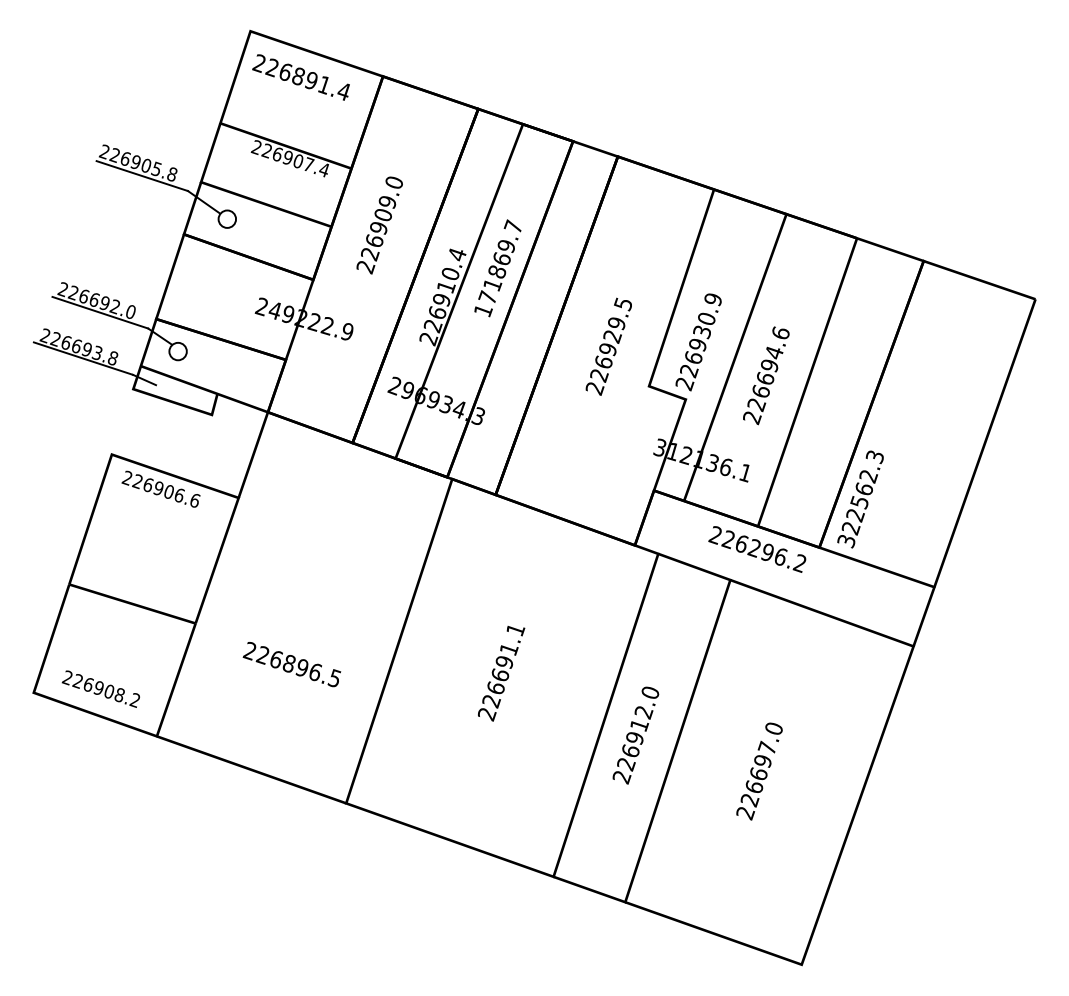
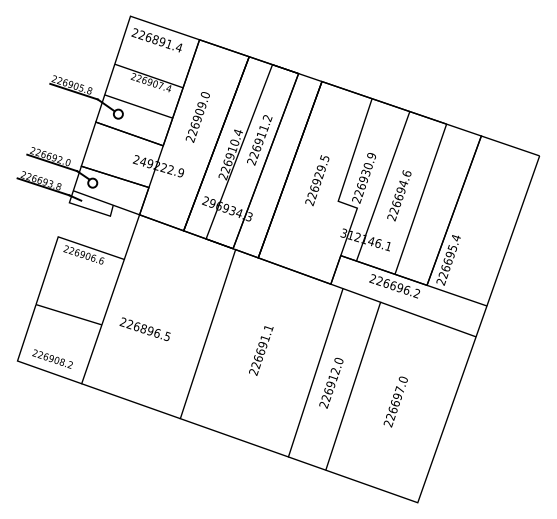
text: (498, 267) -> (259, 139), 171869.7 -> 226911.2
text: (711, 463) -> (370, 241), 312136.1 -> 312146.1
text: (860, 498) -> (448, 259), 322562.3 -> 226695.4
text: (753, 547) -> (392, 285), 226296.2 -> 226696.2
text: (290, 662) -> (144, 328), moved

